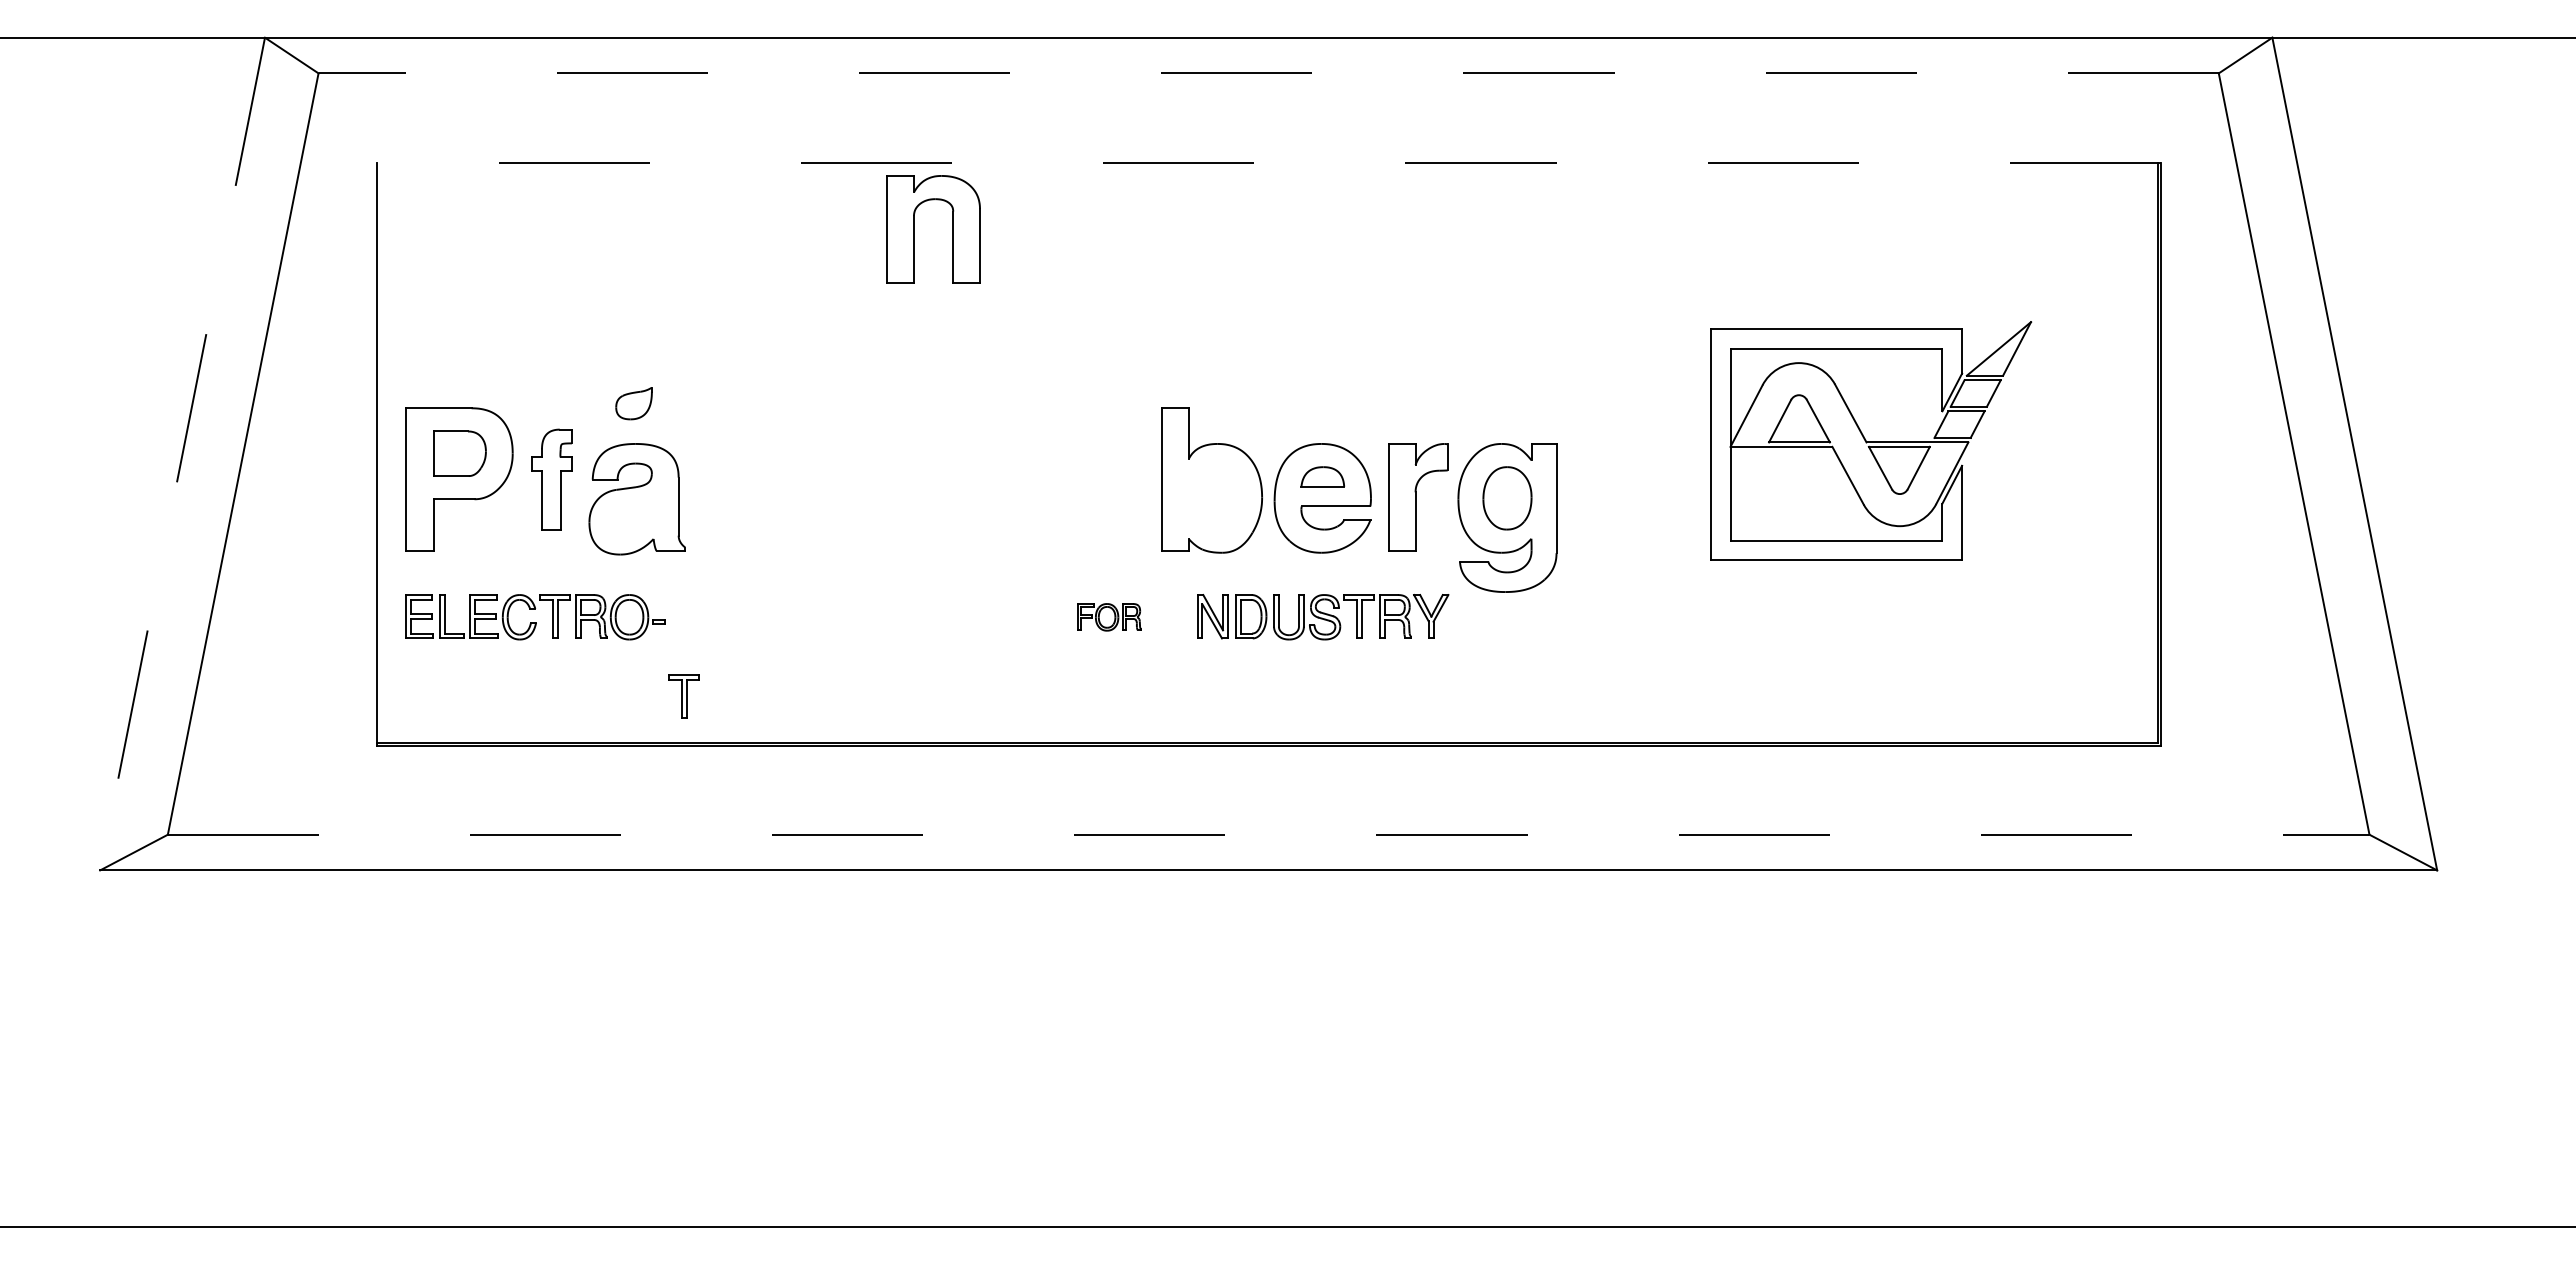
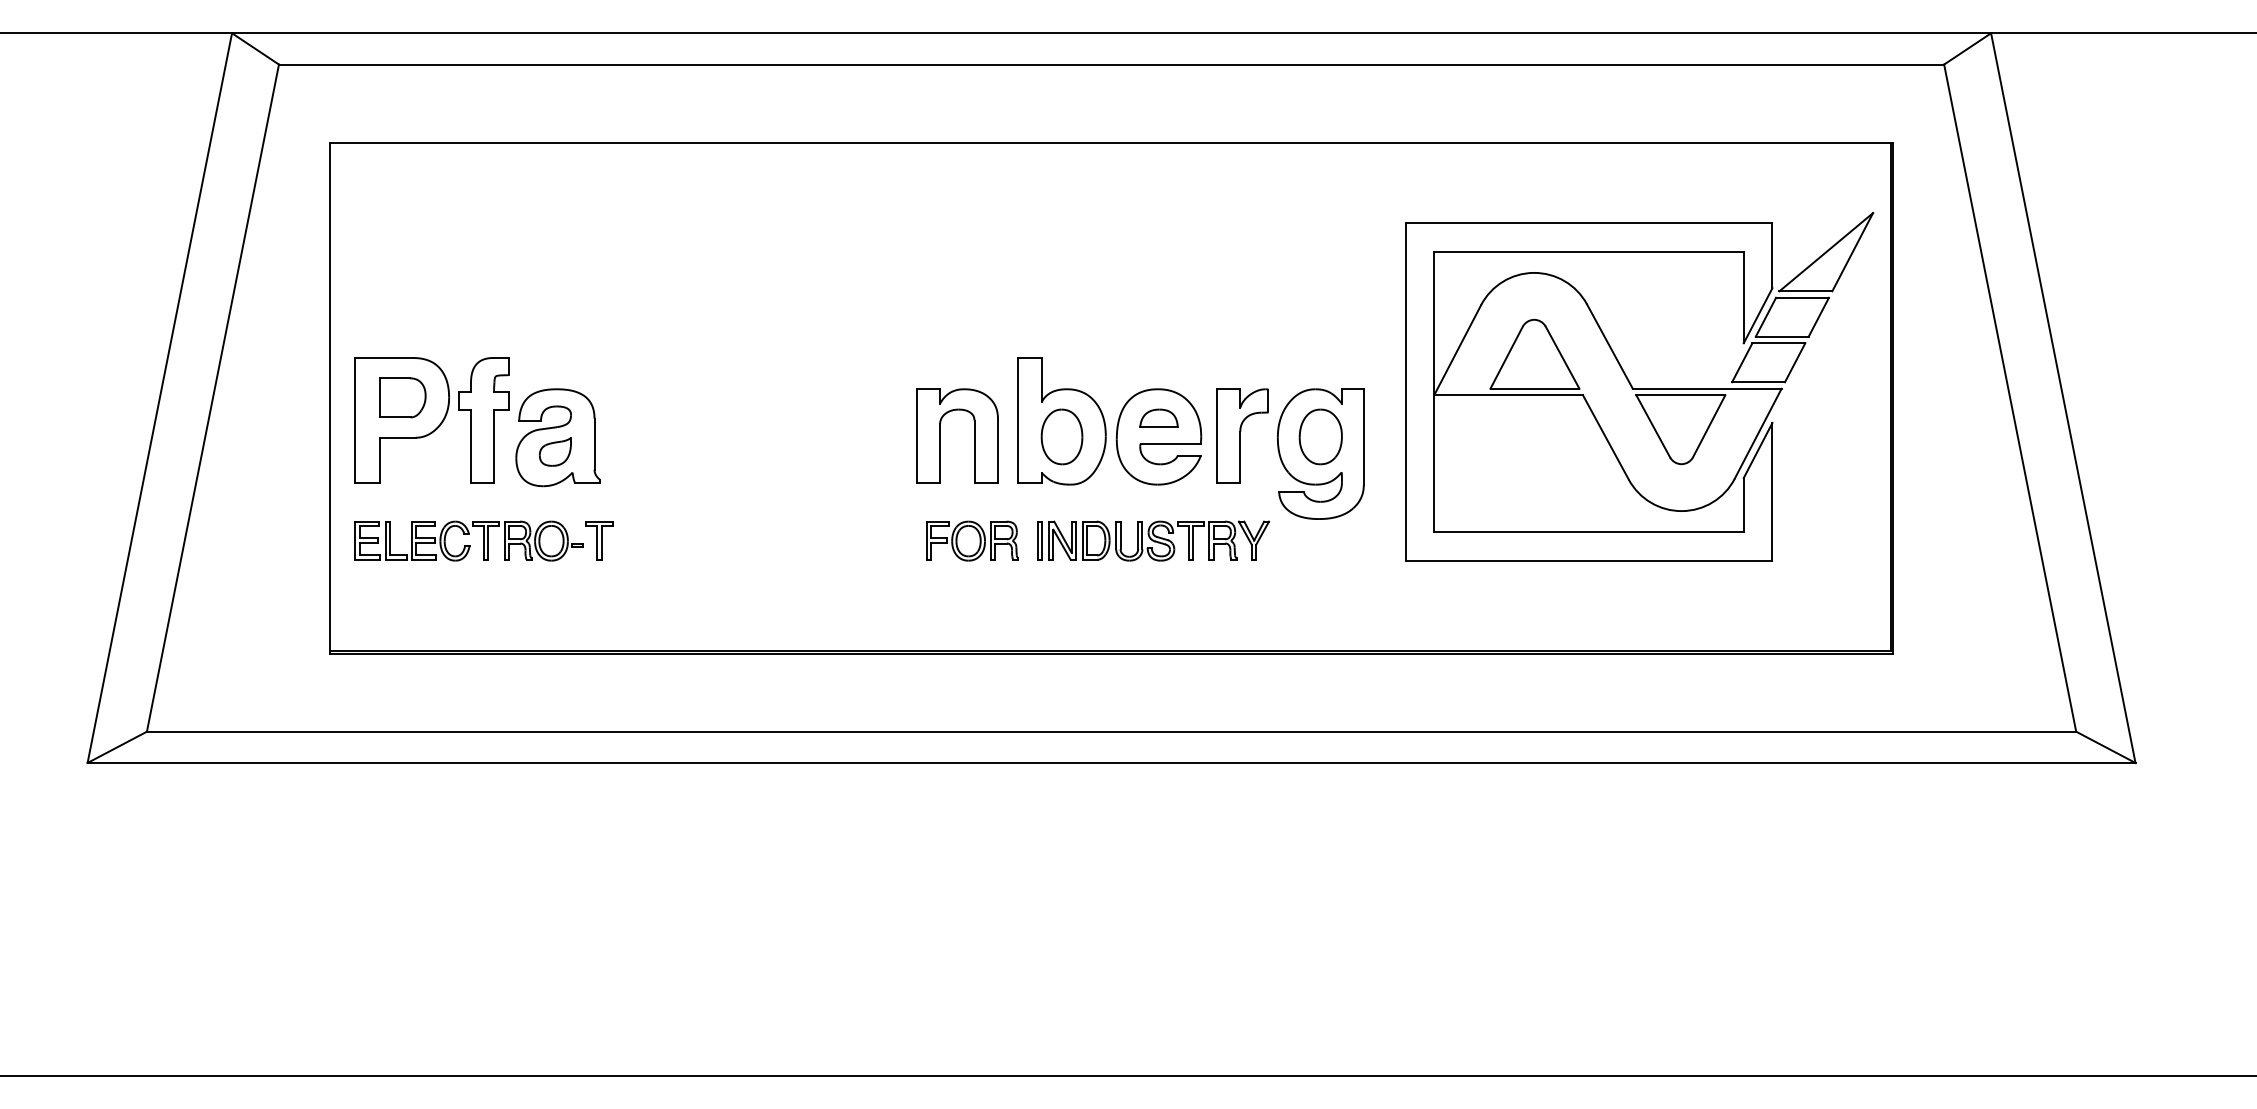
line: (1268, 73) -> (1111, 64), dashed -> solid
line: (1268, 162) -> (1111, 142), dashed -> solid
part: (914, 229) -> (940, 436), moved
part: (633, 403) -> (554, 451), moved
part: (1870, 440) -> (1638, 386), size x1.67
line: (182, 454) -> (159, 398), dashed -> solid
part: (551, 479) -> (483, 420), size x1.43
part: (1212, 498) -> (1062, 437), added
part: (1186, 616) -> (1039, 540), added
part: (1109, 617) -> (972, 541), size x1.67
part: (683, 696) -> (598, 540), moved
line: (1268, 834) -> (1111, 731), dashed -> solid

